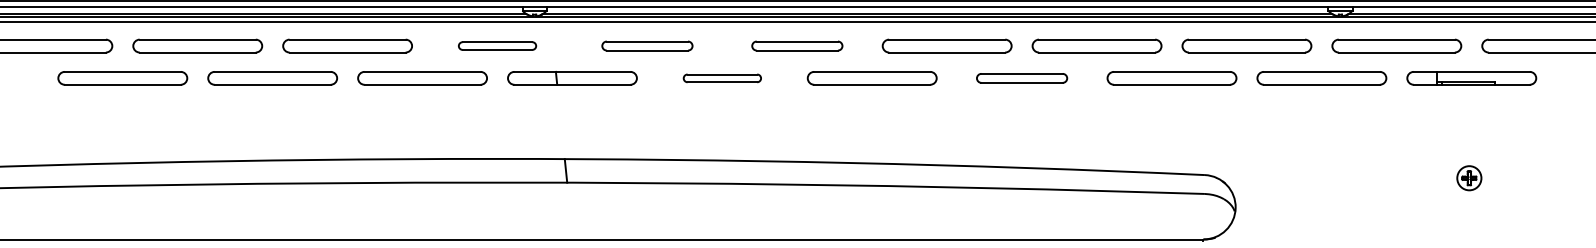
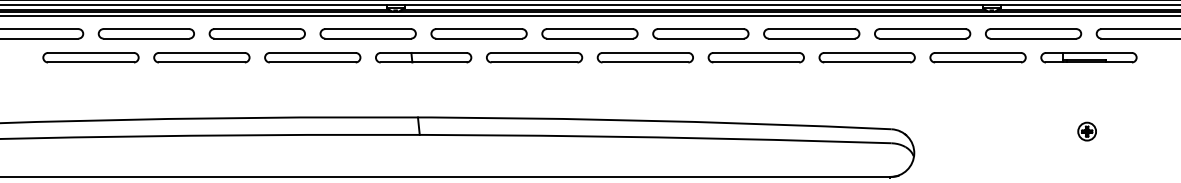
part: (497, 45) -> (368, 33), size x1.67
part: (647, 45) -> (479, 33), size x1.43
part: (797, 45) -> (590, 33), size x1.43
part: (722, 78) -> (534, 57), size x1.67
part: (1021, 78) -> (755, 57), size x1.43

